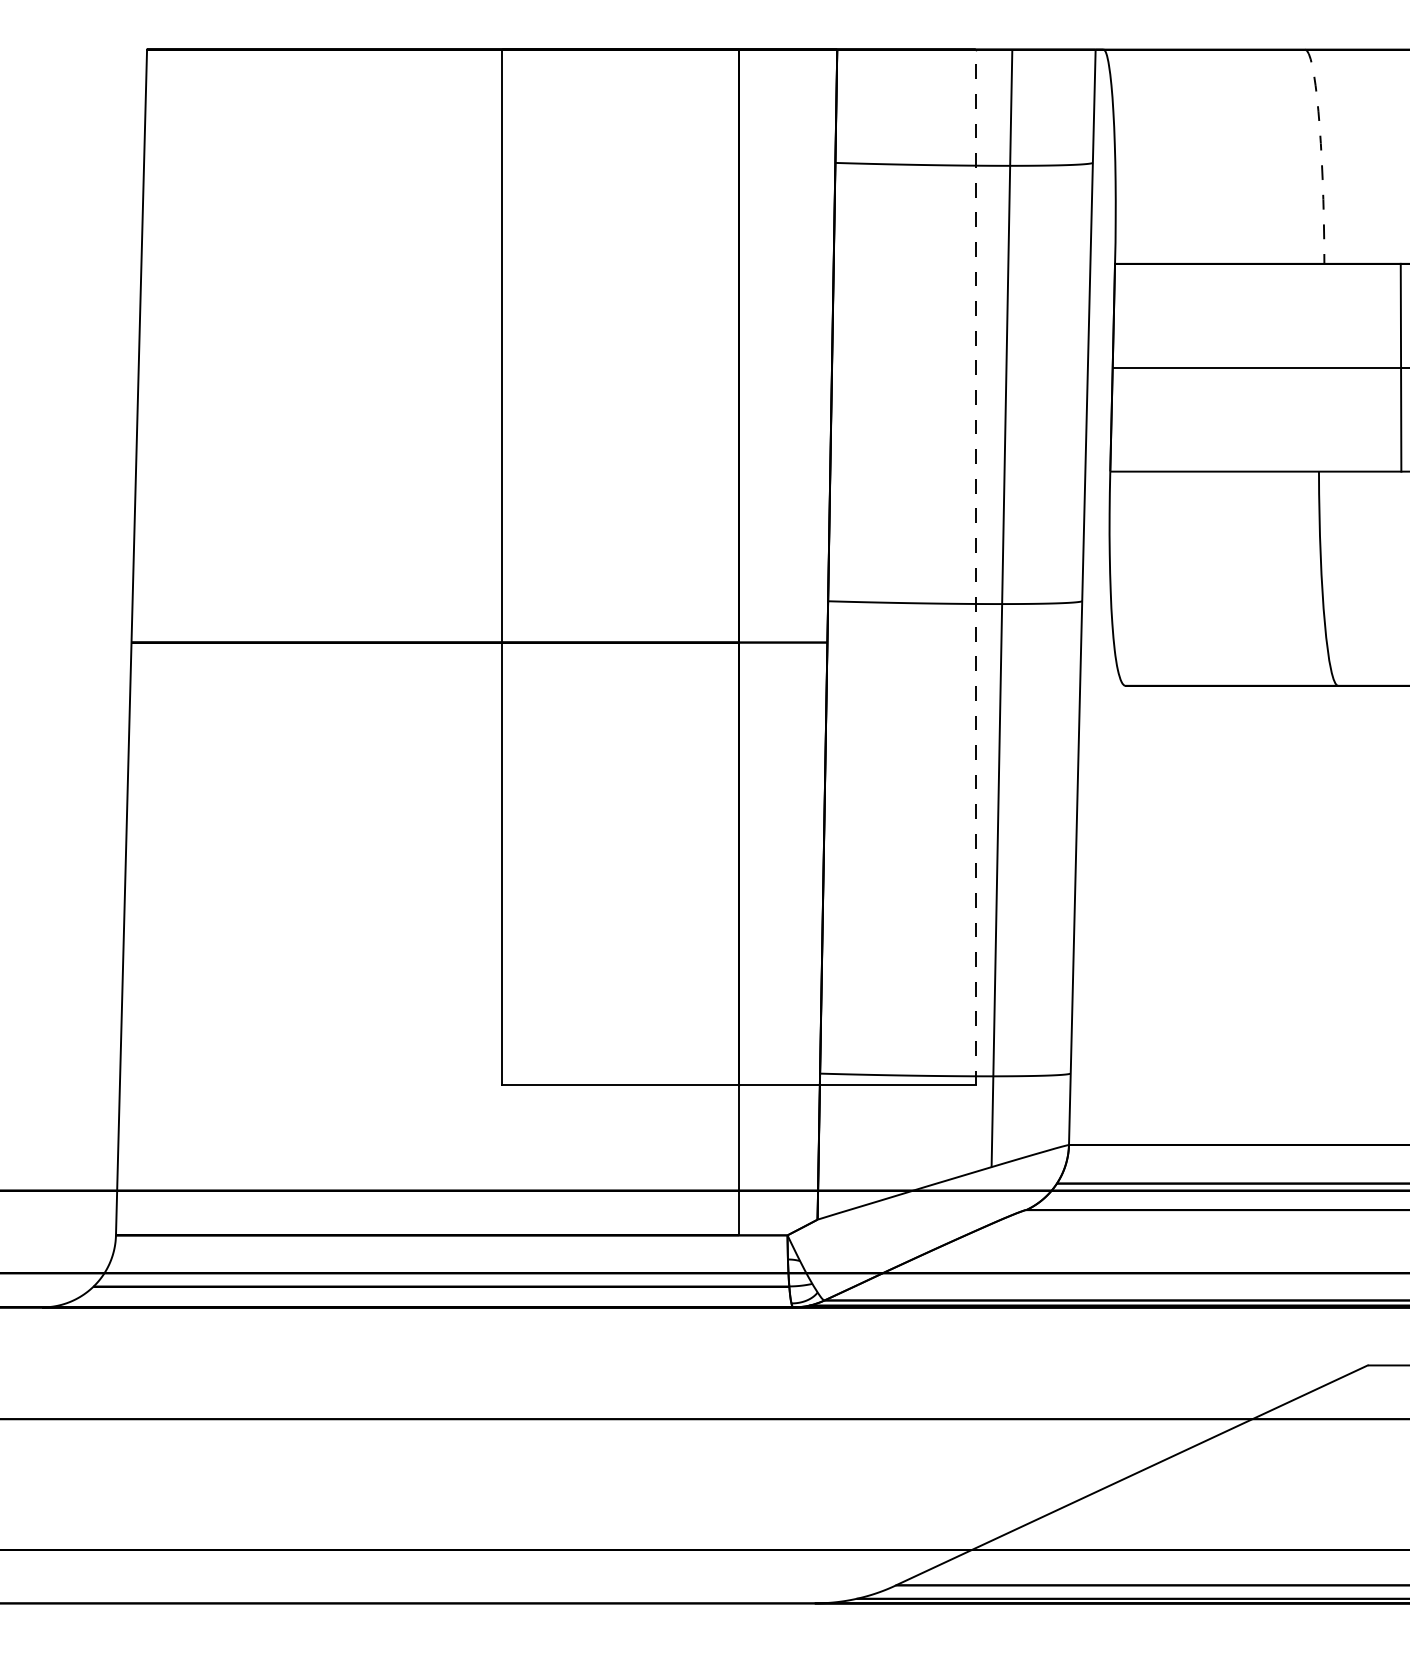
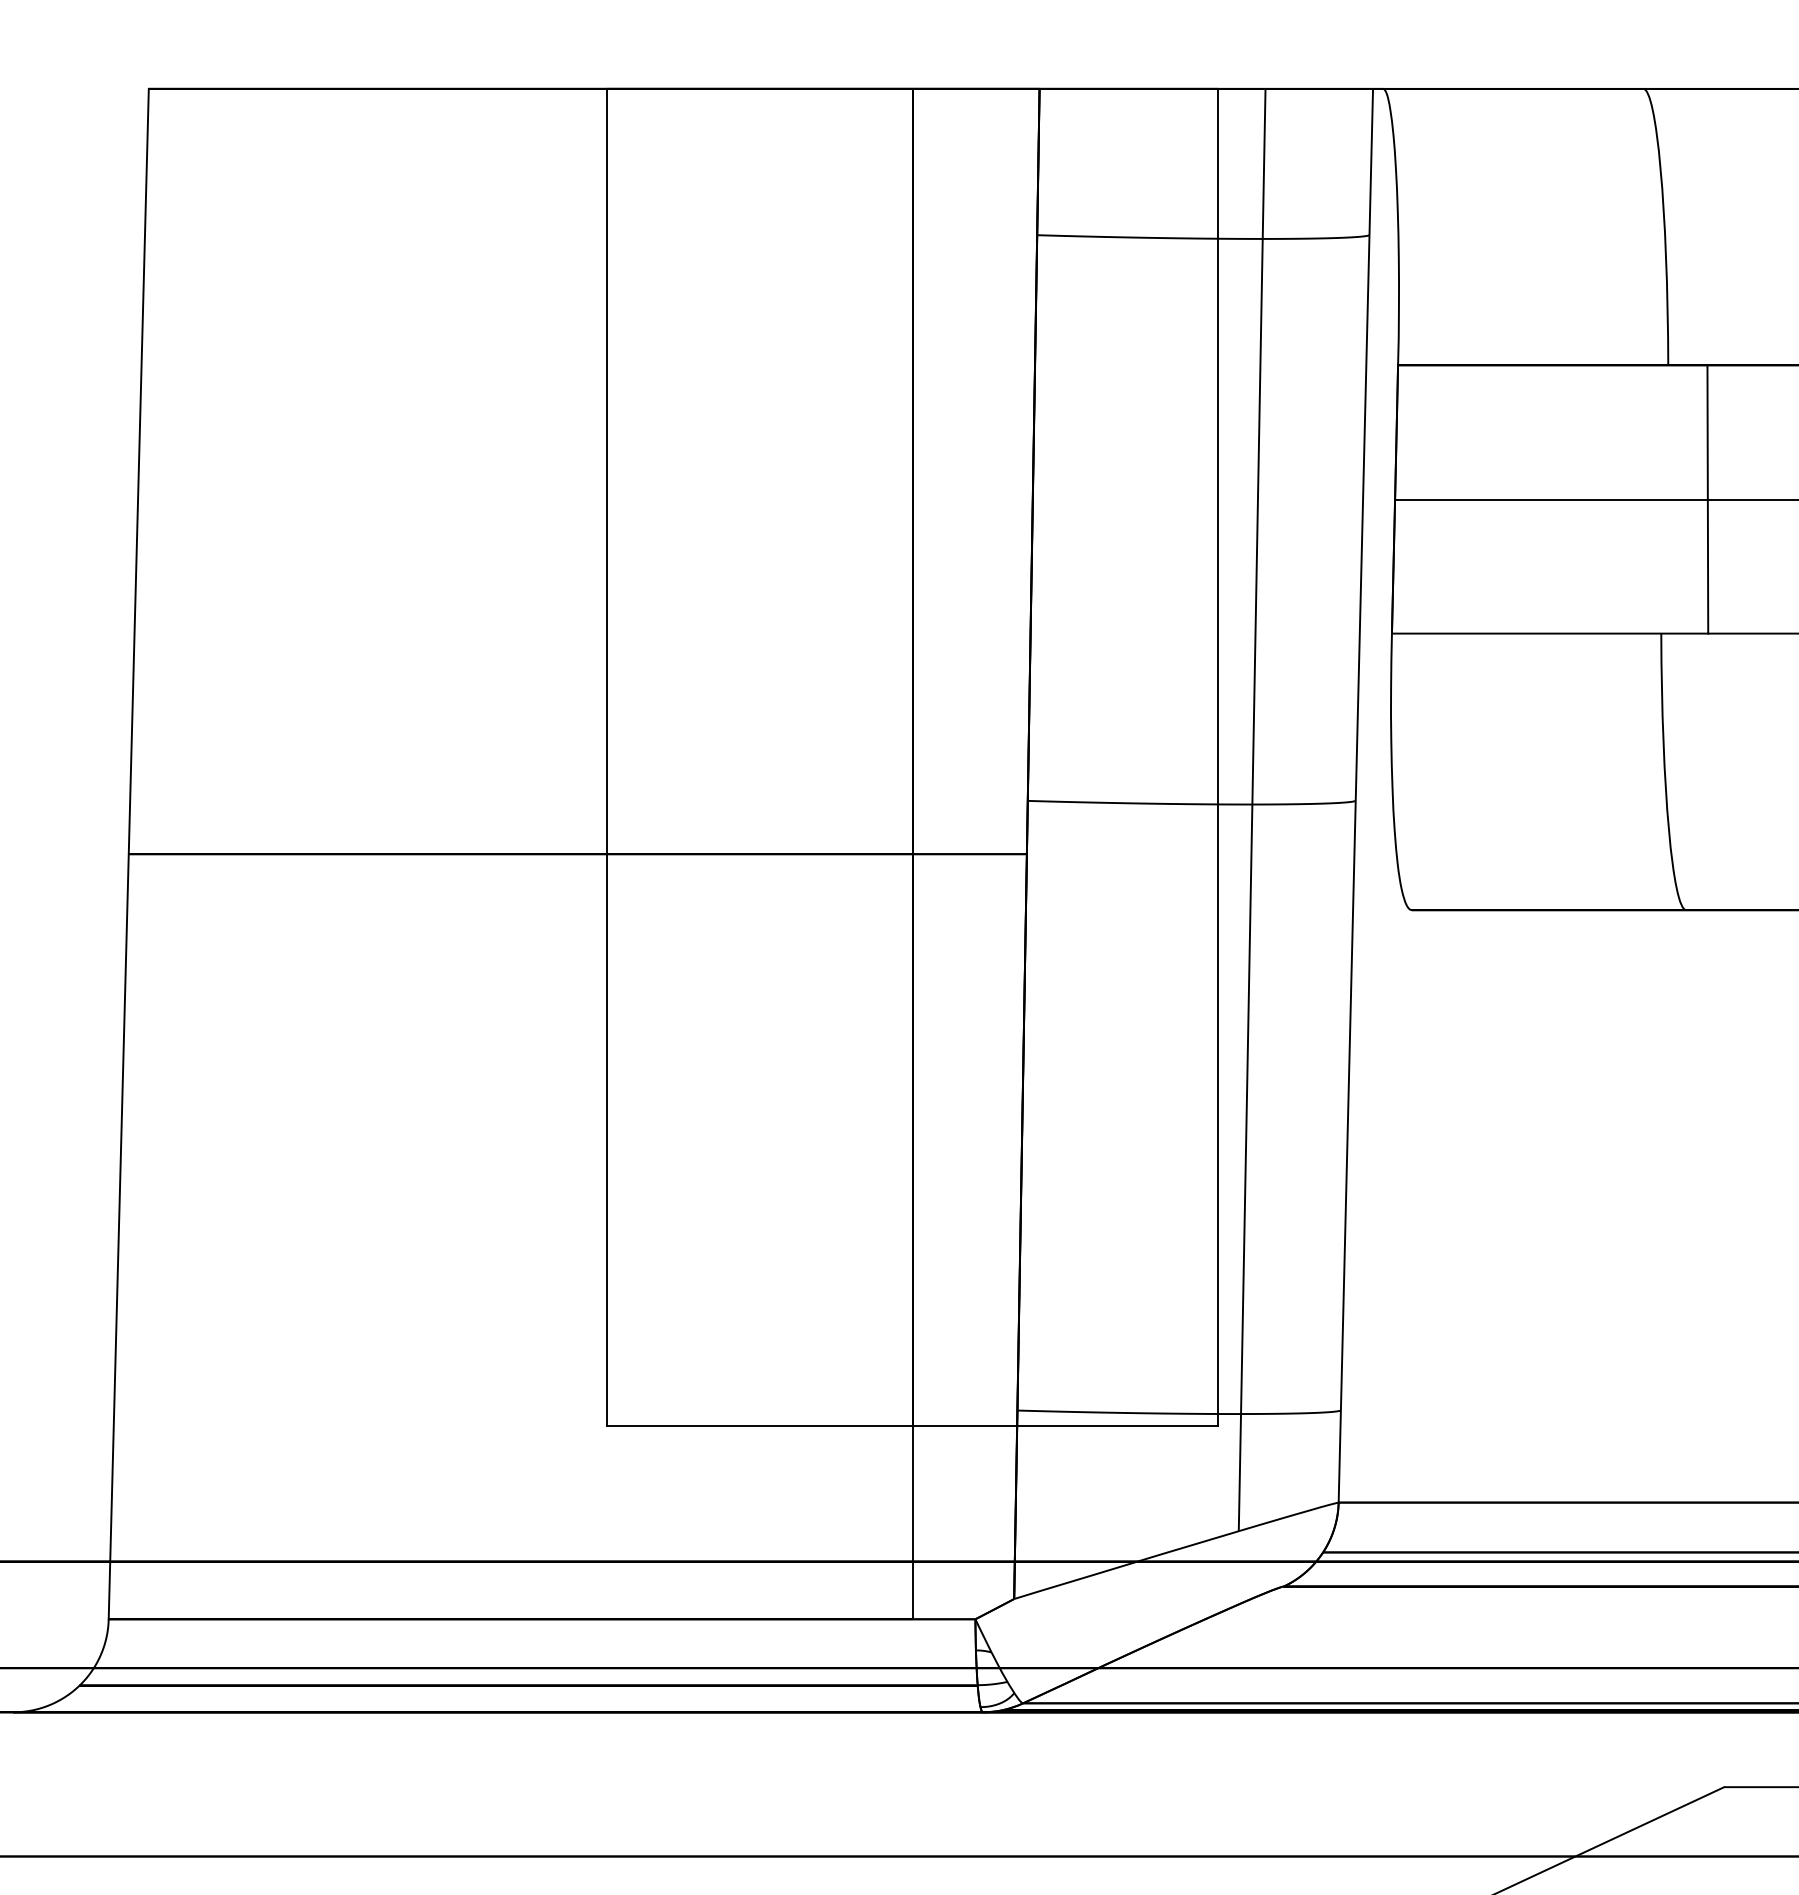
arc: (1321, 151) -> (1664, 220), dashed -> solid
line: (1400, 367) -> (1707, 499), moved
line: (975, 567) -> (1217, 757), dashed -> solid

